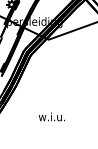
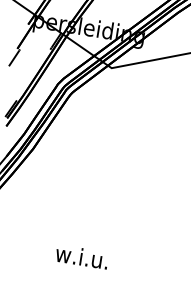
text: (51, 116) -> (81, 256), moved

